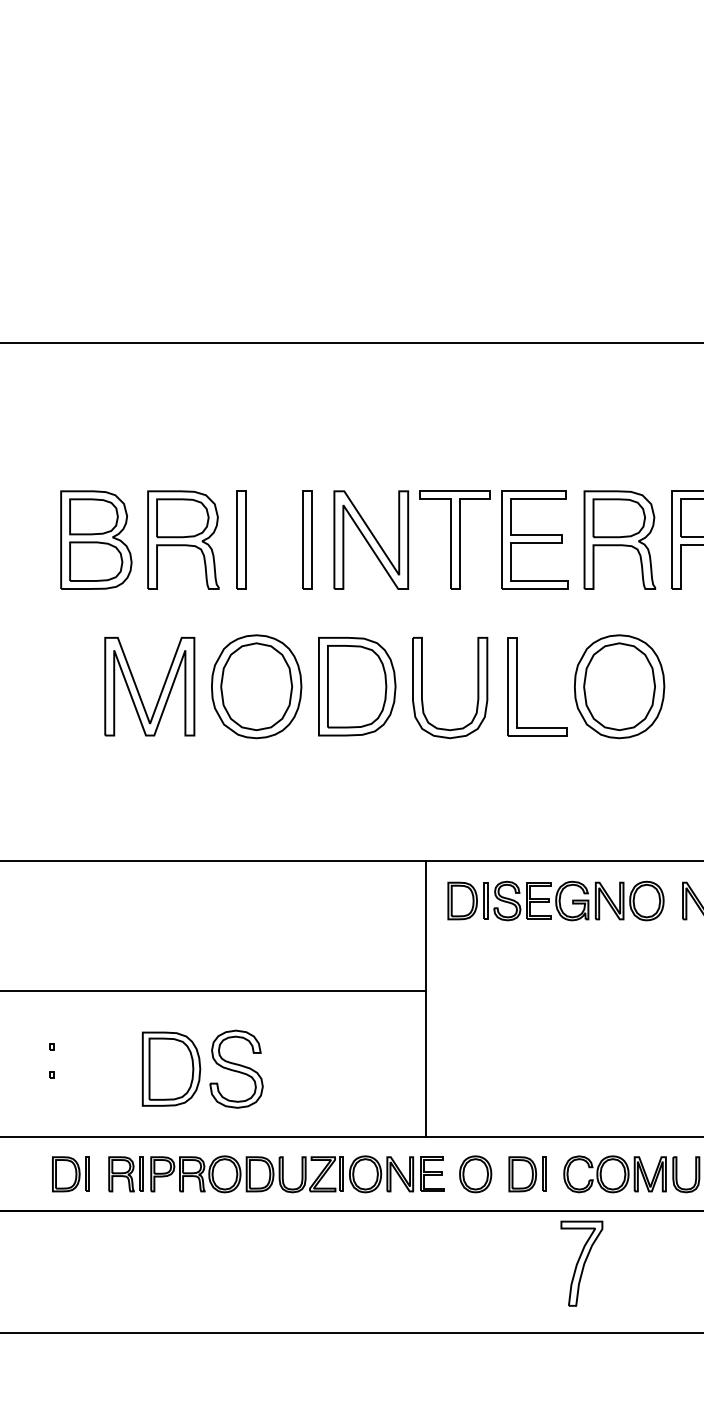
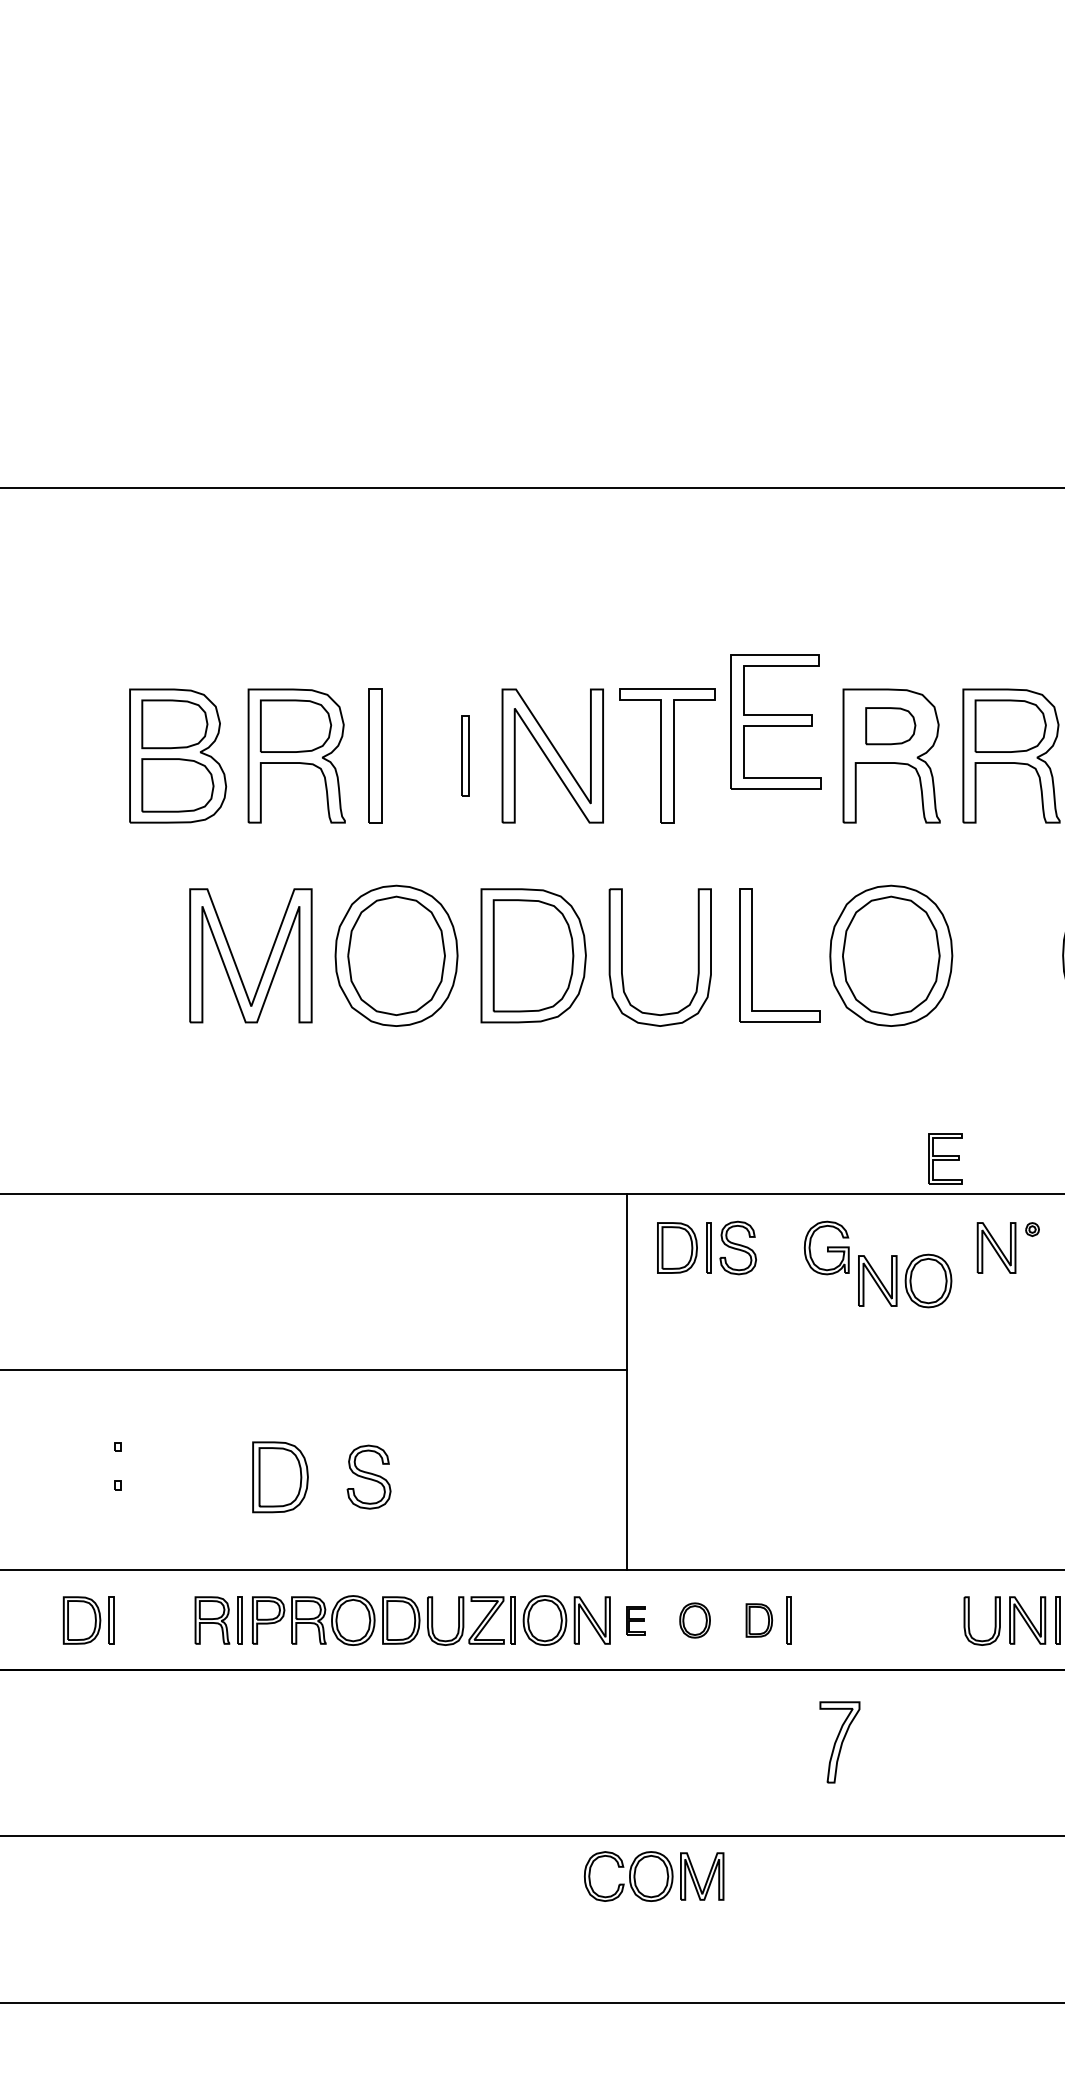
part: (619, 517) -> (890, 725), size x0.7
part: (307, 539) -> (465, 755), size x0.6
part: (534, 539) -> (775, 721), moved
part: (539, 900) -> (945, 1158), moved
part: (630, 900) -> (905, 1280), moved
part: (236, 1068) -> (368, 1476), size x0.6
part: (171, 1069) -> (280, 1477), size x0.7
part: (71, 1174) -> (88, 1620), moved
part: (431, 1174) -> (635, 1620), size x0.6
part: (475, 1174) -> (694, 1620), size x0.7
part: (522, 1174) -> (759, 1620), size x0.7
part: (614, 1174) -> (653, 1876), moved
part: (581, 1263) -> (839, 1742), size x0.7

